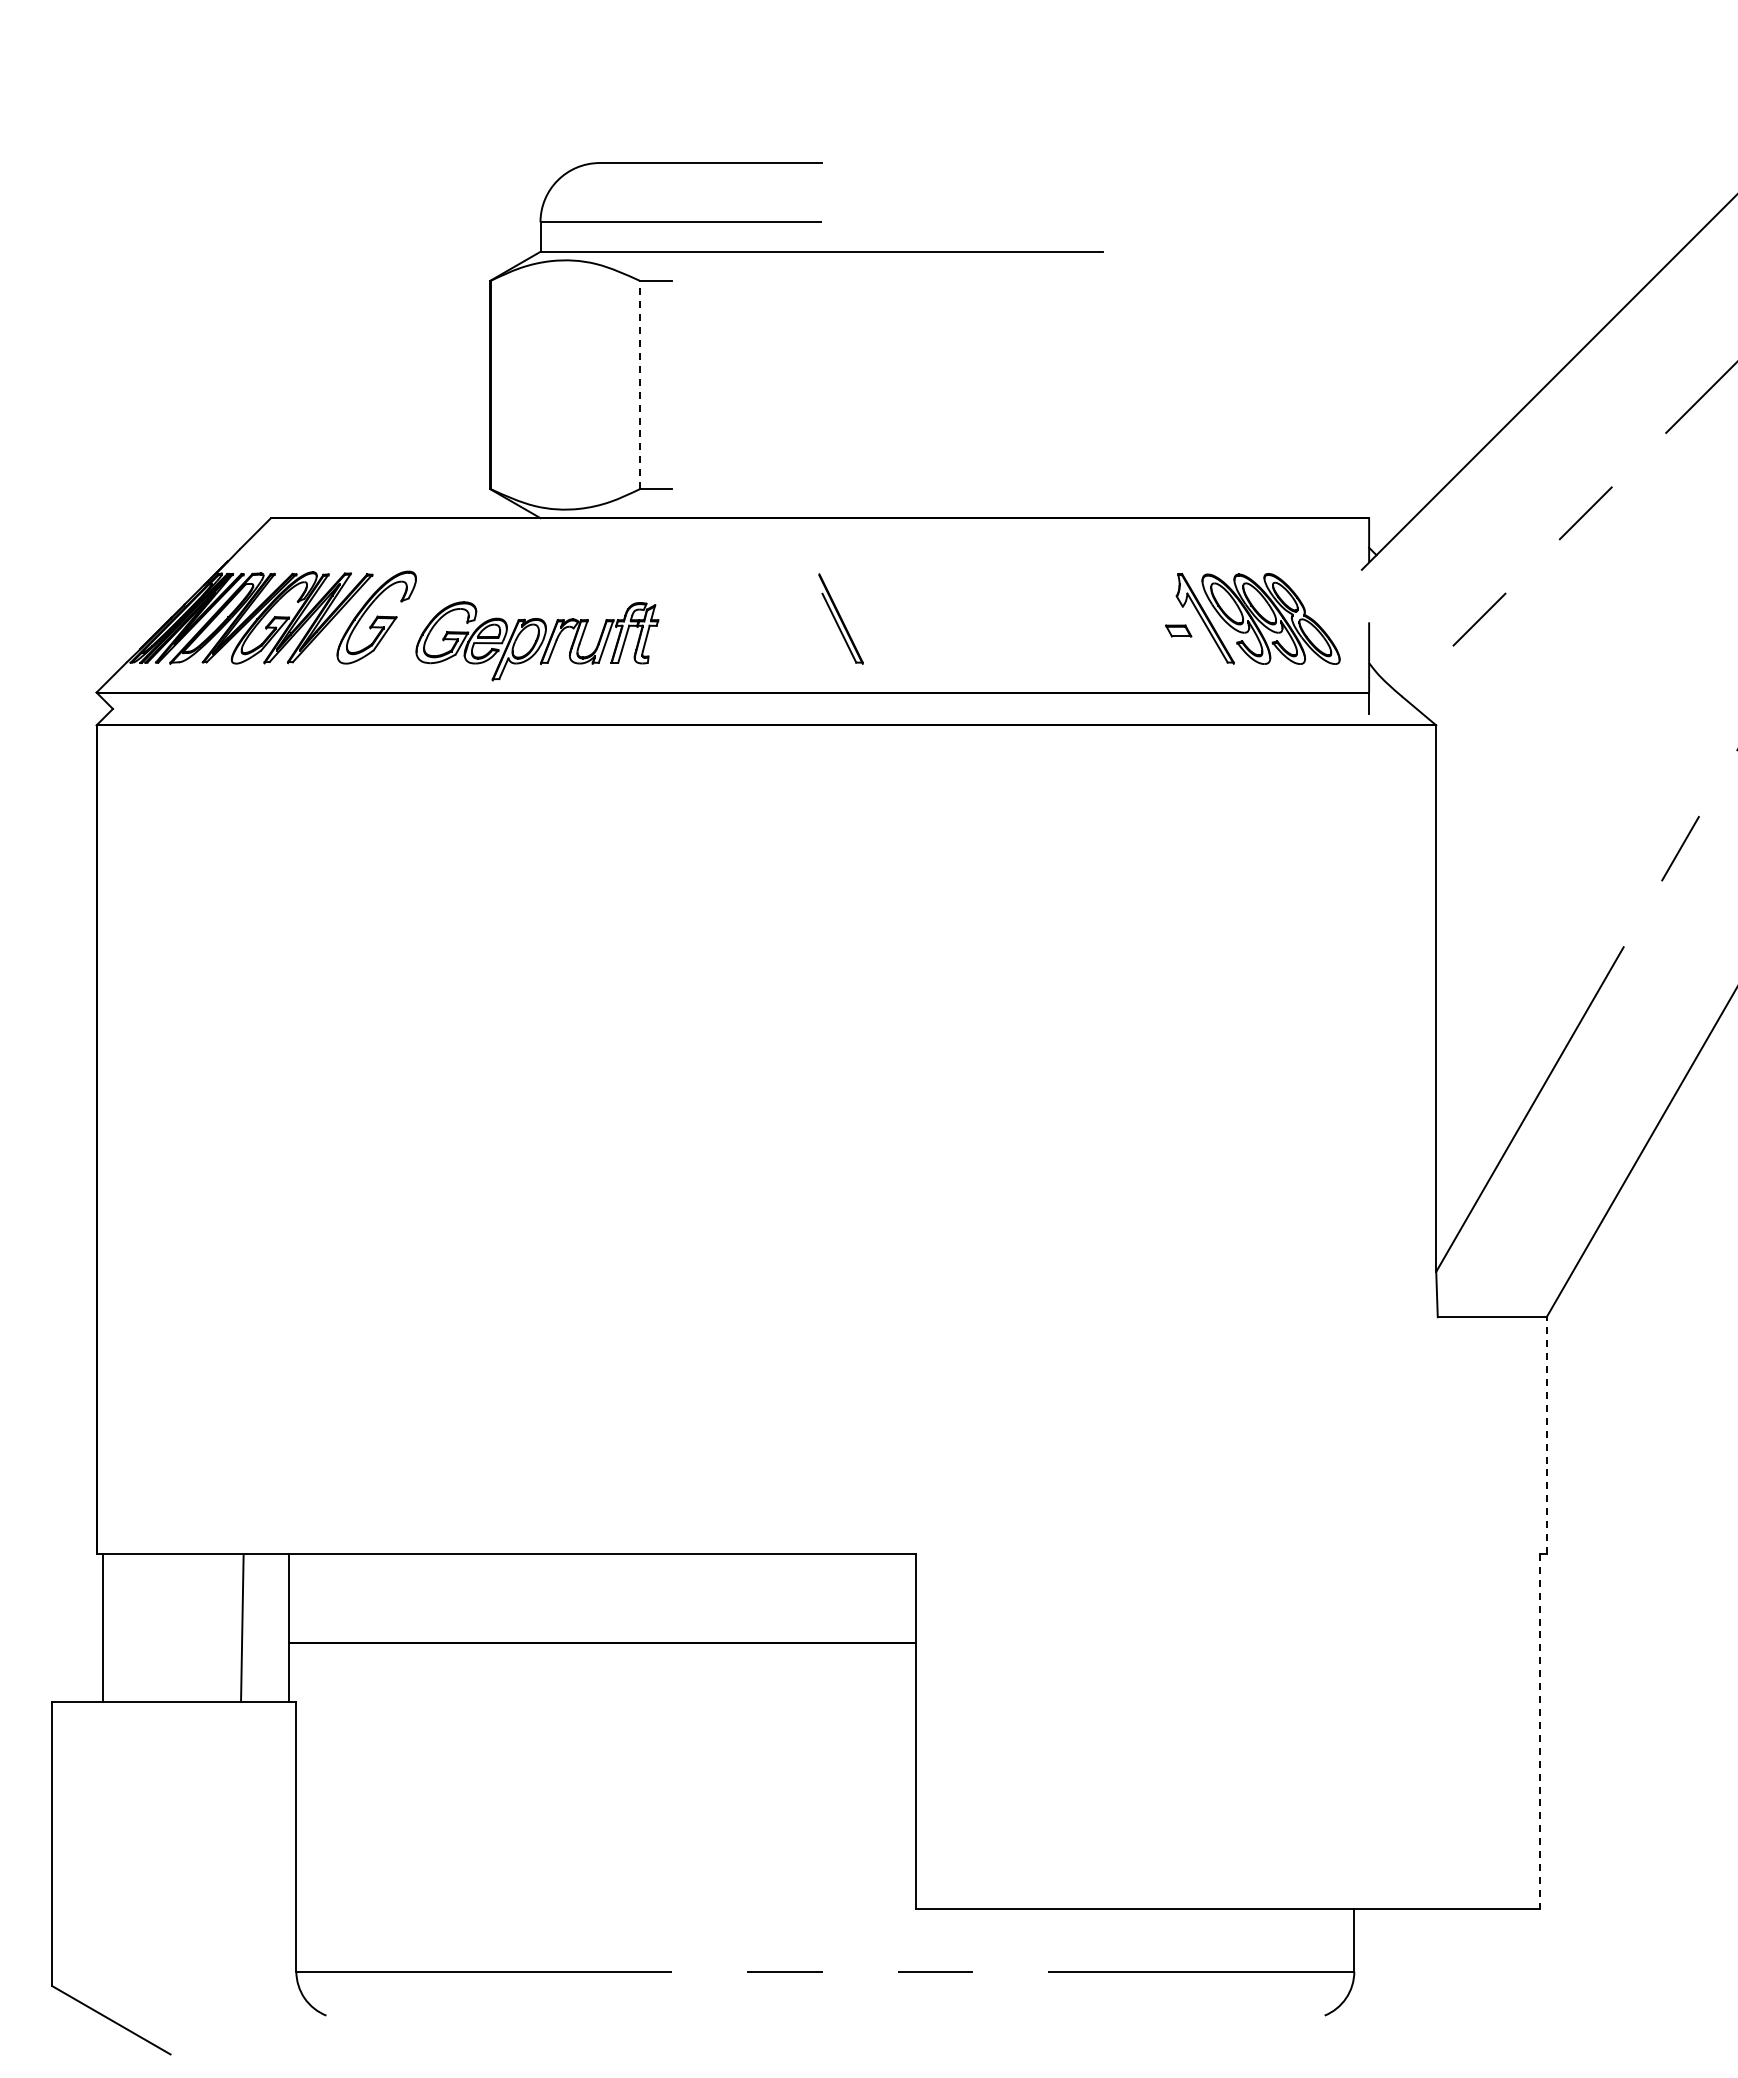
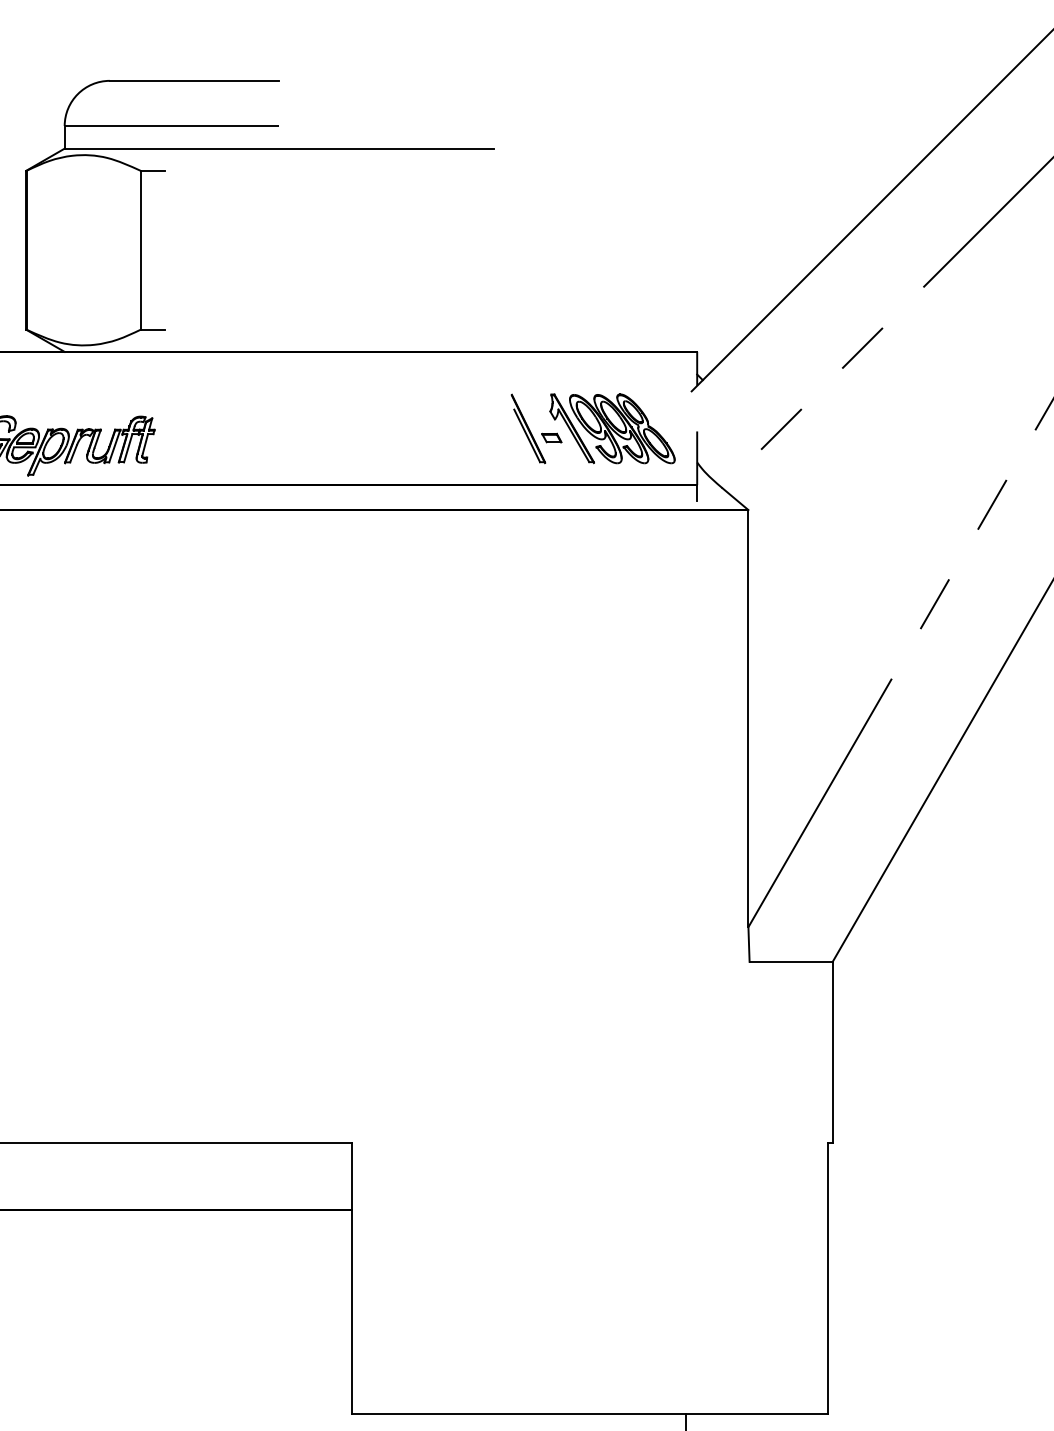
line: (639, 384) -> (140, 249), dashed -> solid
part: (840, 618) -> (528, 428), moved
line: (1546, 1435) -> (832, 1052), dashed -> solid
line: (1540, 1731) -> (828, 1278), dashed -> solid

